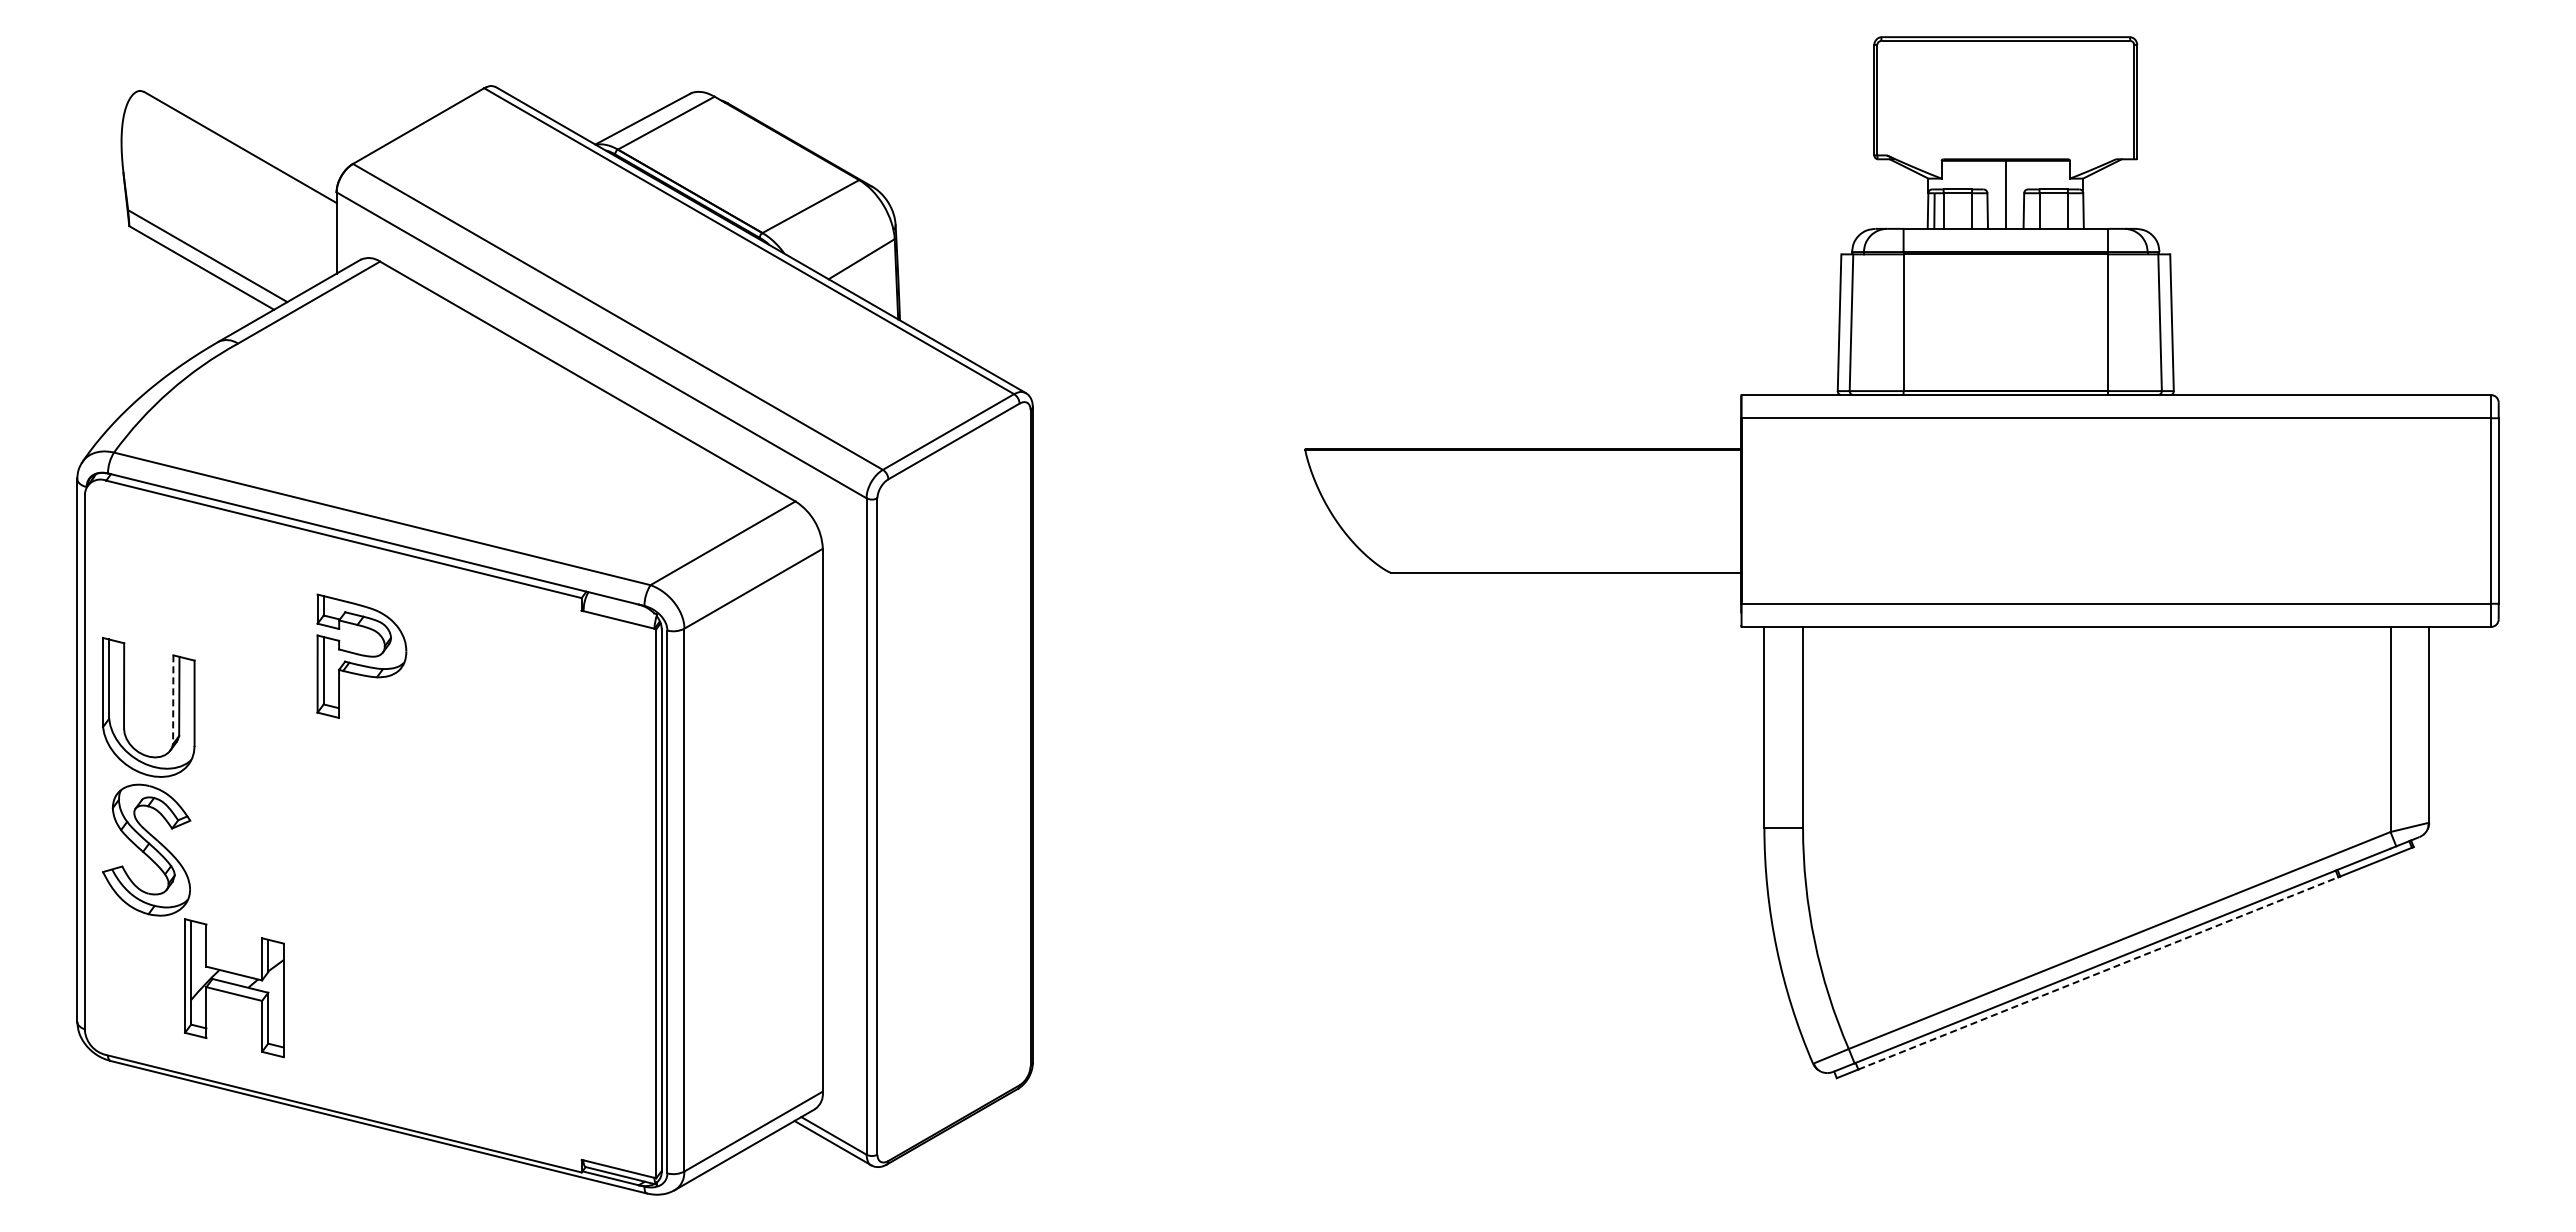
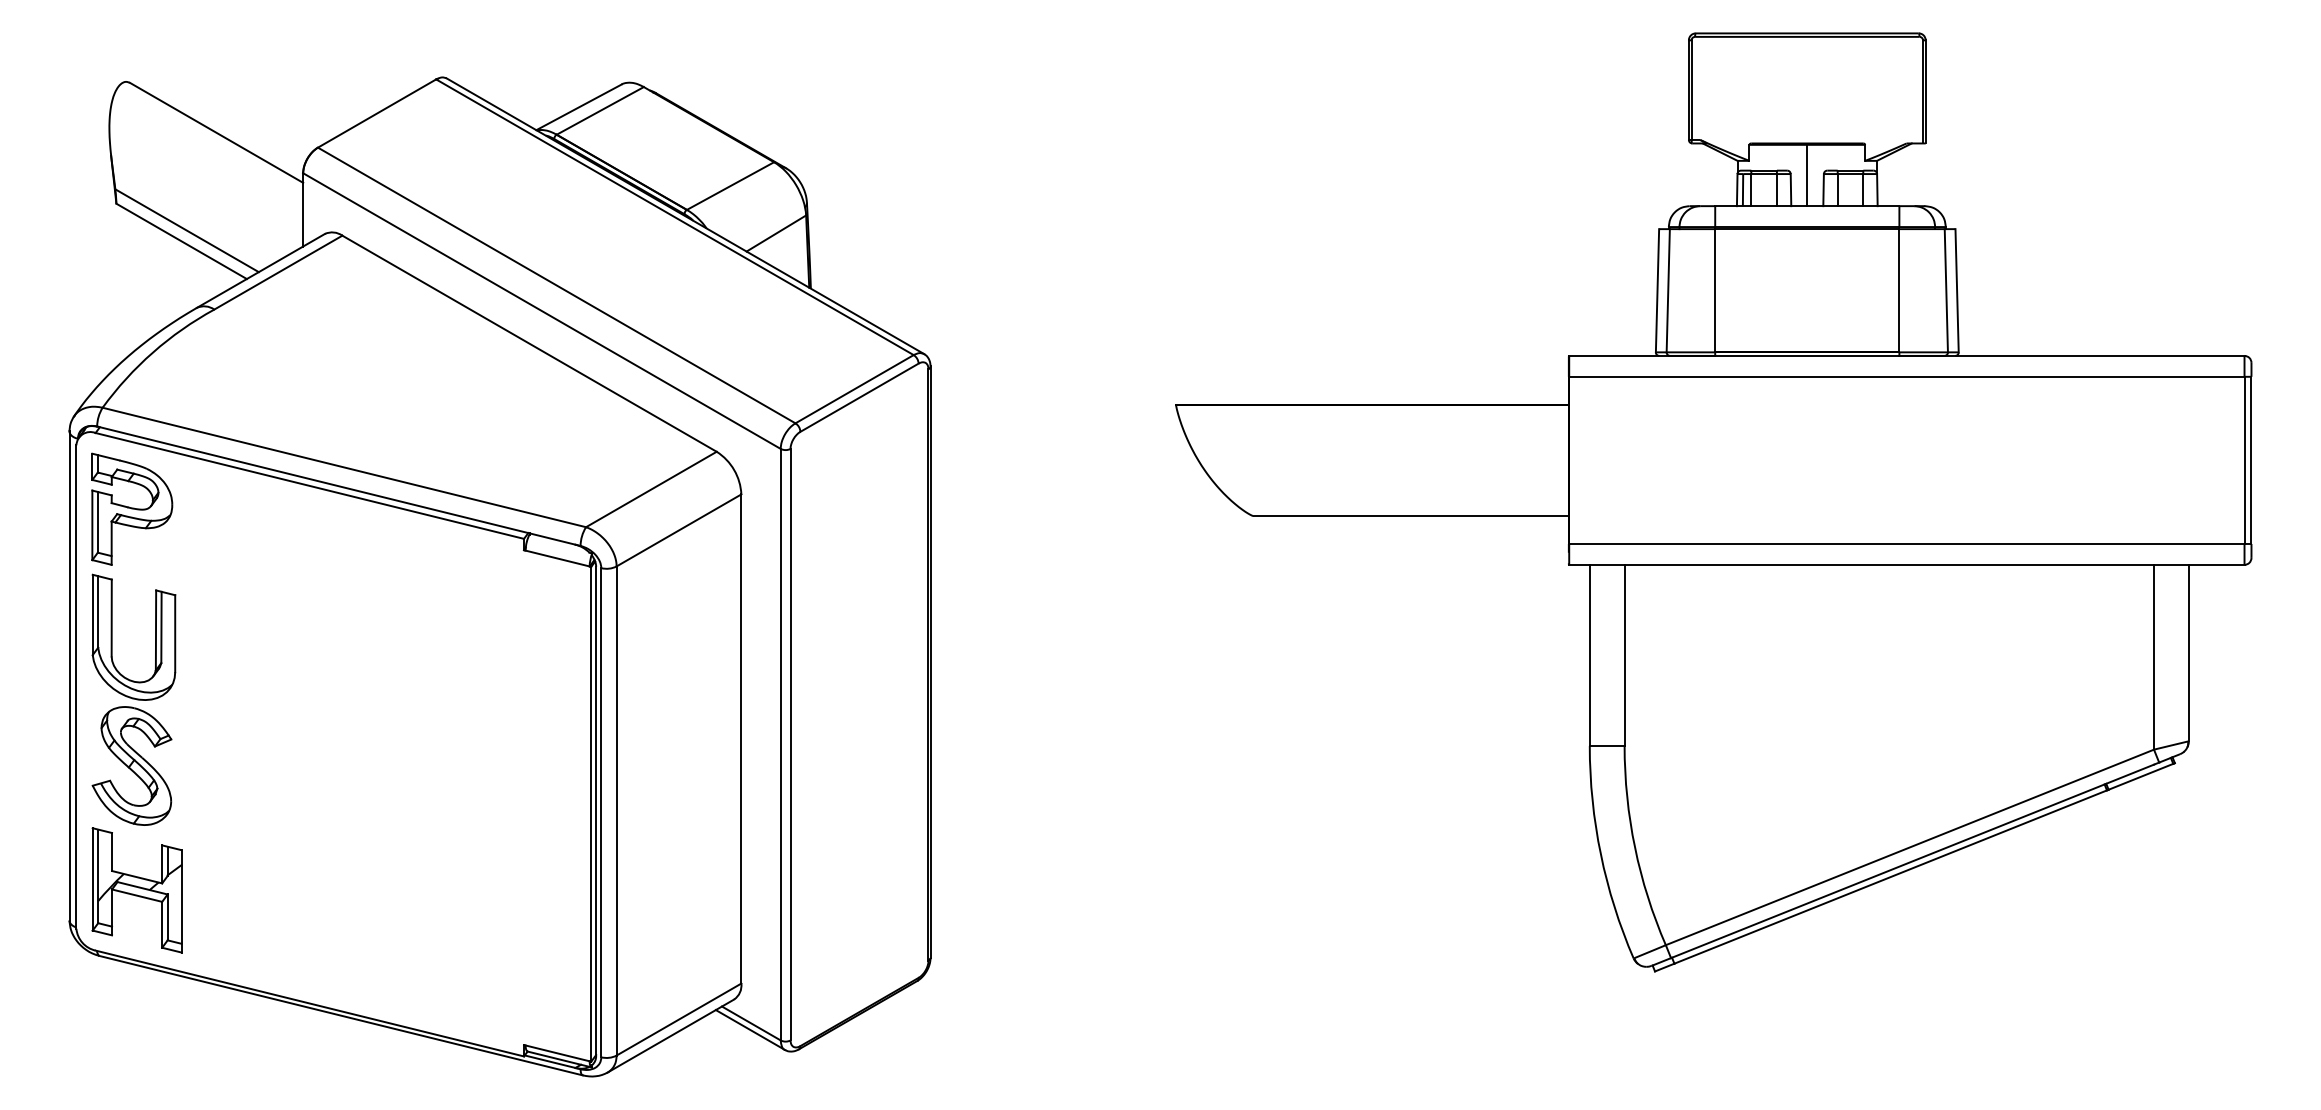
part: (361, 655) -> (131, 508), moved
line: (173, 700) -> (156, 631), dashed -> solid
line: (2098, 973) -> (1890, 877), dashed -> solid
part: (234, 988) -> (137, 890), moved

